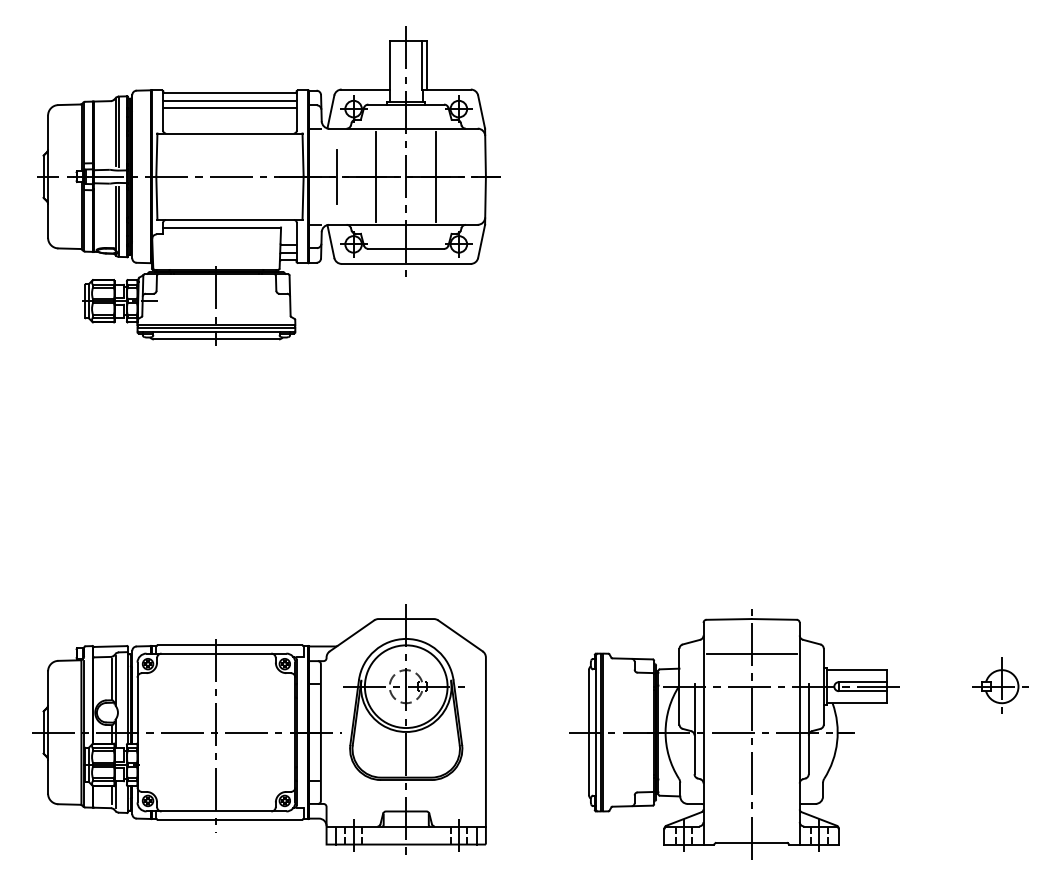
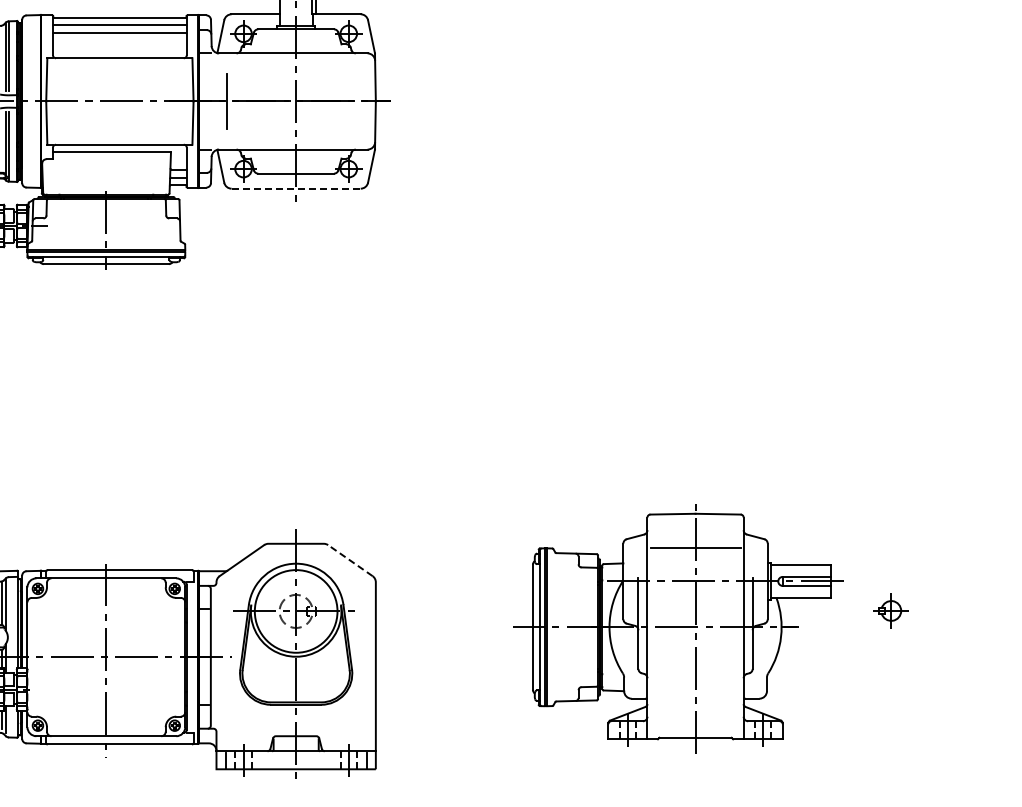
line: (376, 176) -> (266, 101), removed
line: (436, 176) -> (326, 101), removed
line: (406, 263) -> (296, 188), solid -> dashed
line: (460, 635) -> (350, 560), solid -> dashed
part: (1000, 685) -> (890, 610), size x0.6
part: (734, 734) -> (678, 629), moved

